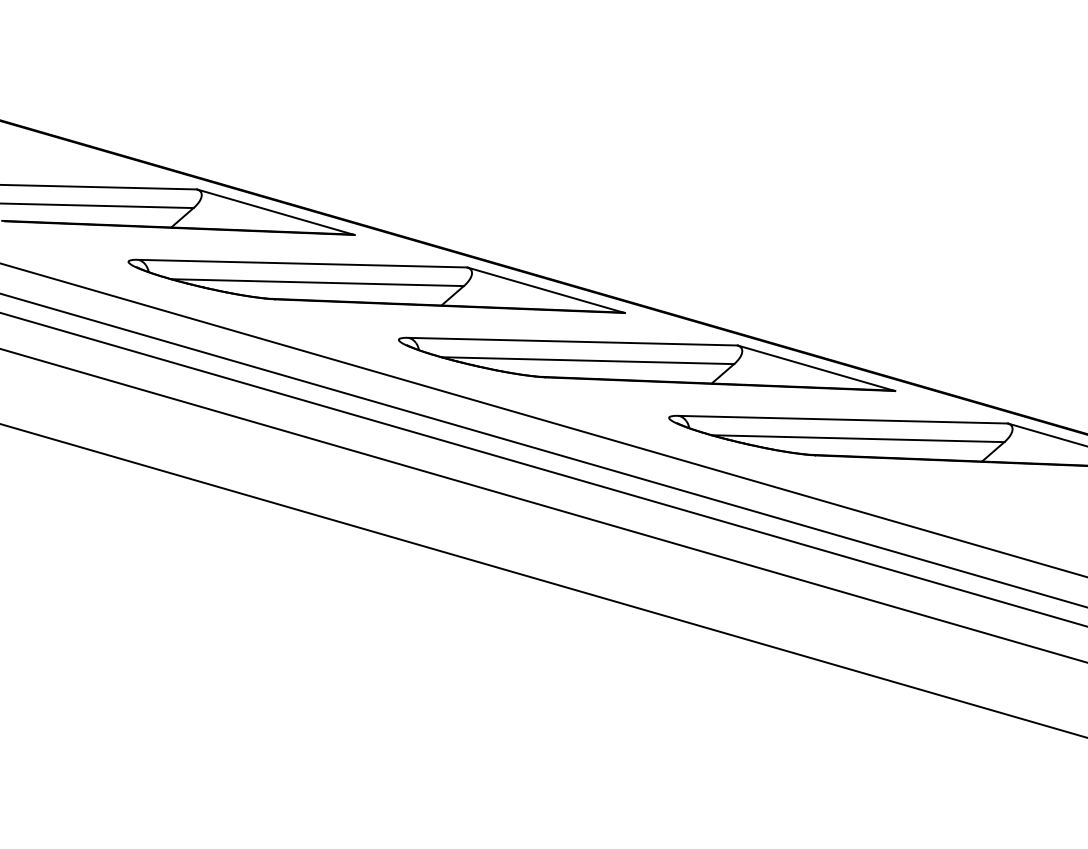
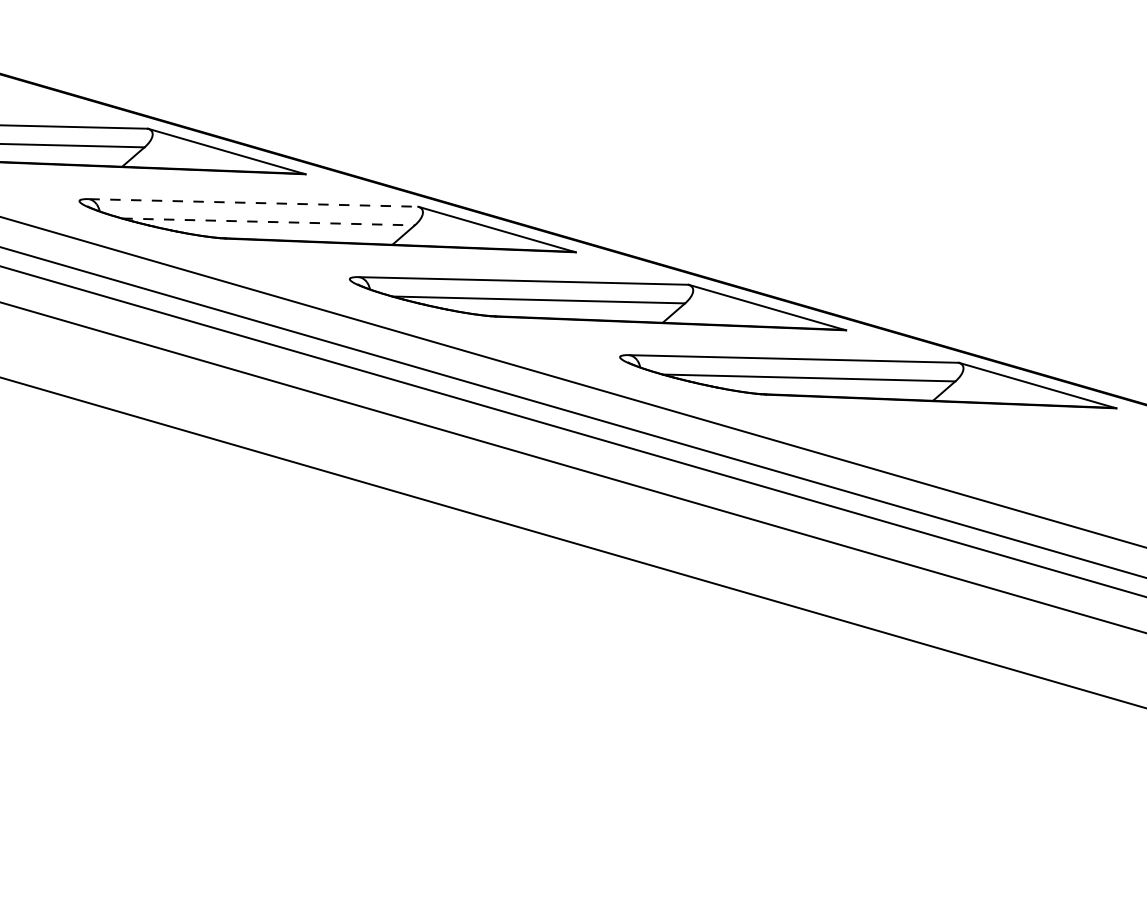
line: (303, 263) -> (254, 202), solid -> dashed
line: (318, 282) -> (269, 221), solid -> dashed

